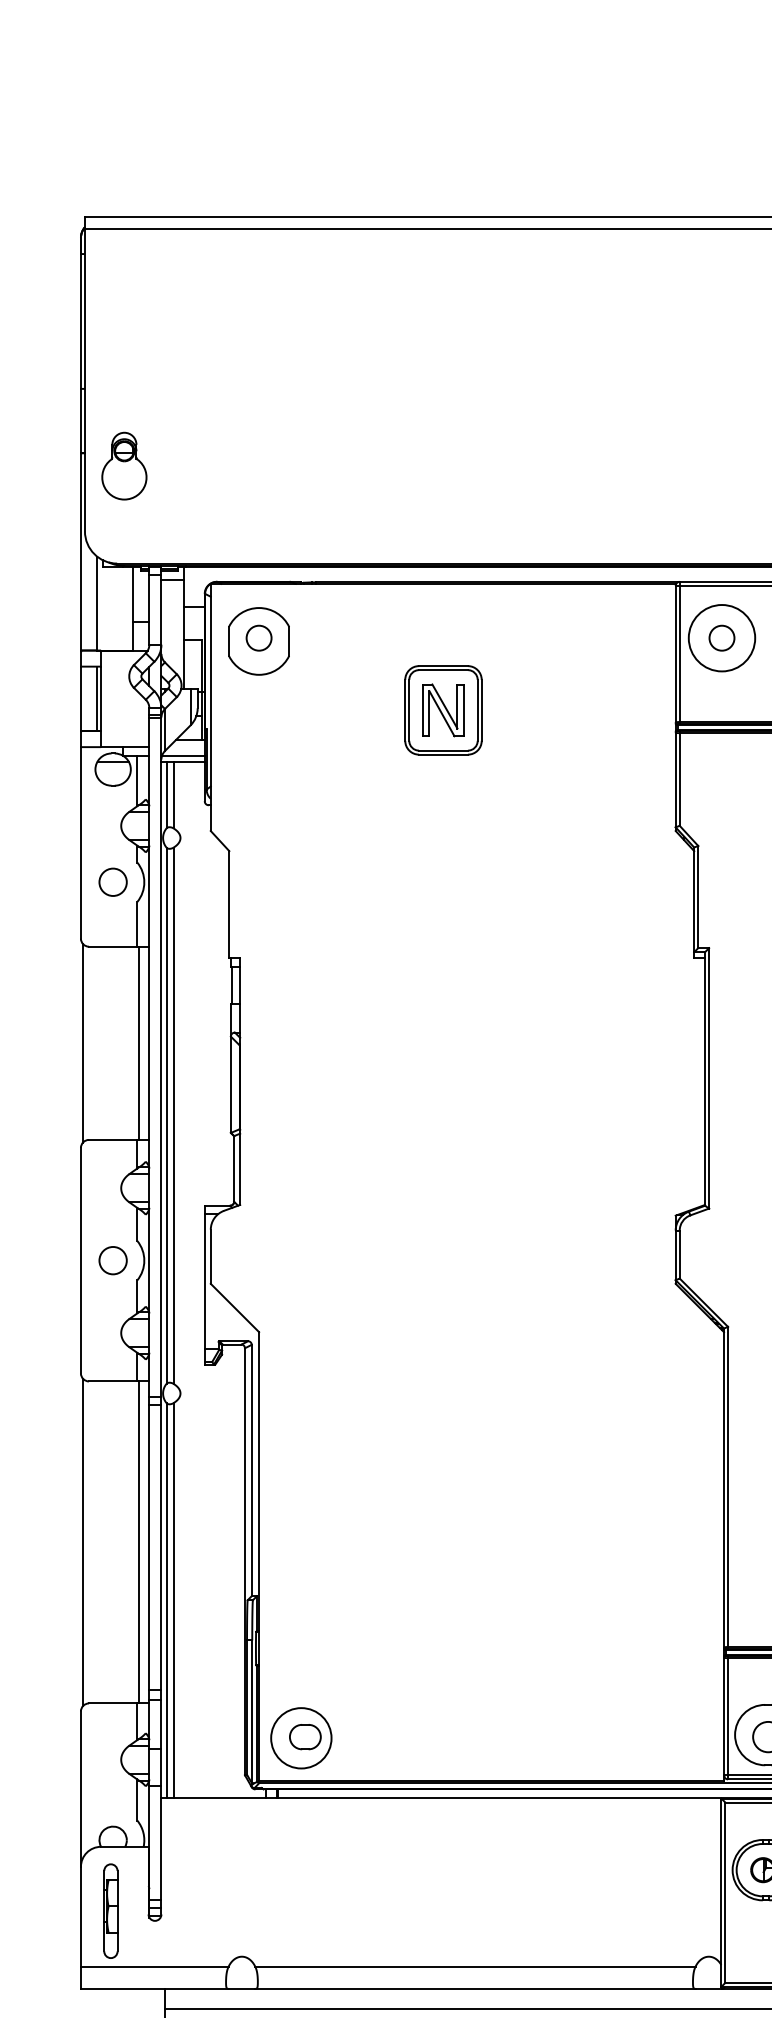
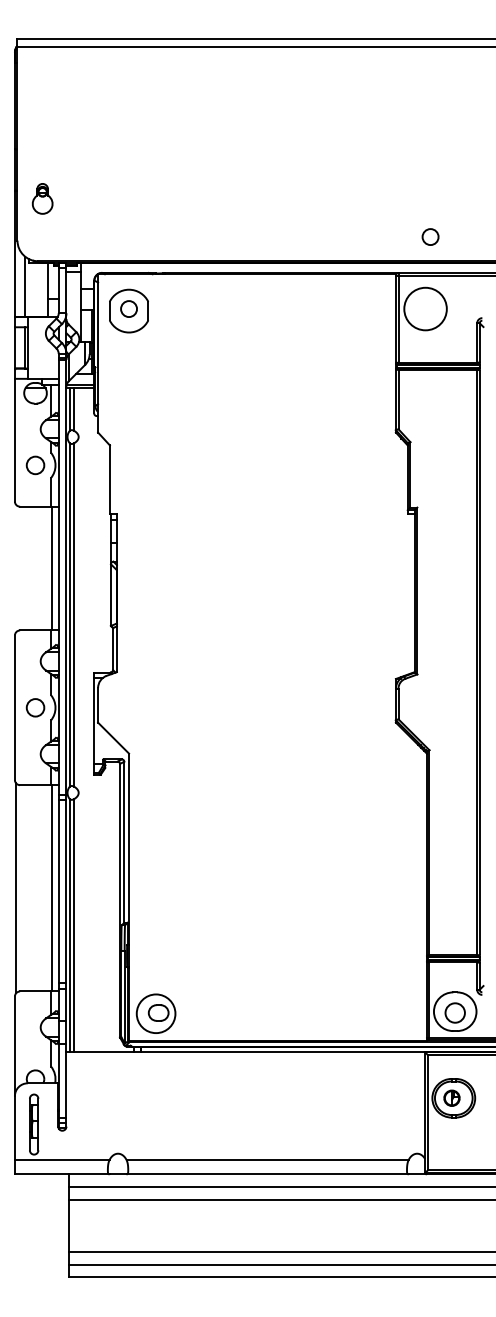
part: (124, 465) -> (42, 198), size x0.7
circle: (721, 637) -> (430, 236), moved
part: (442, 710) -> (246, 355), removed
line: (83, 1043) -> (16, 568), removed

